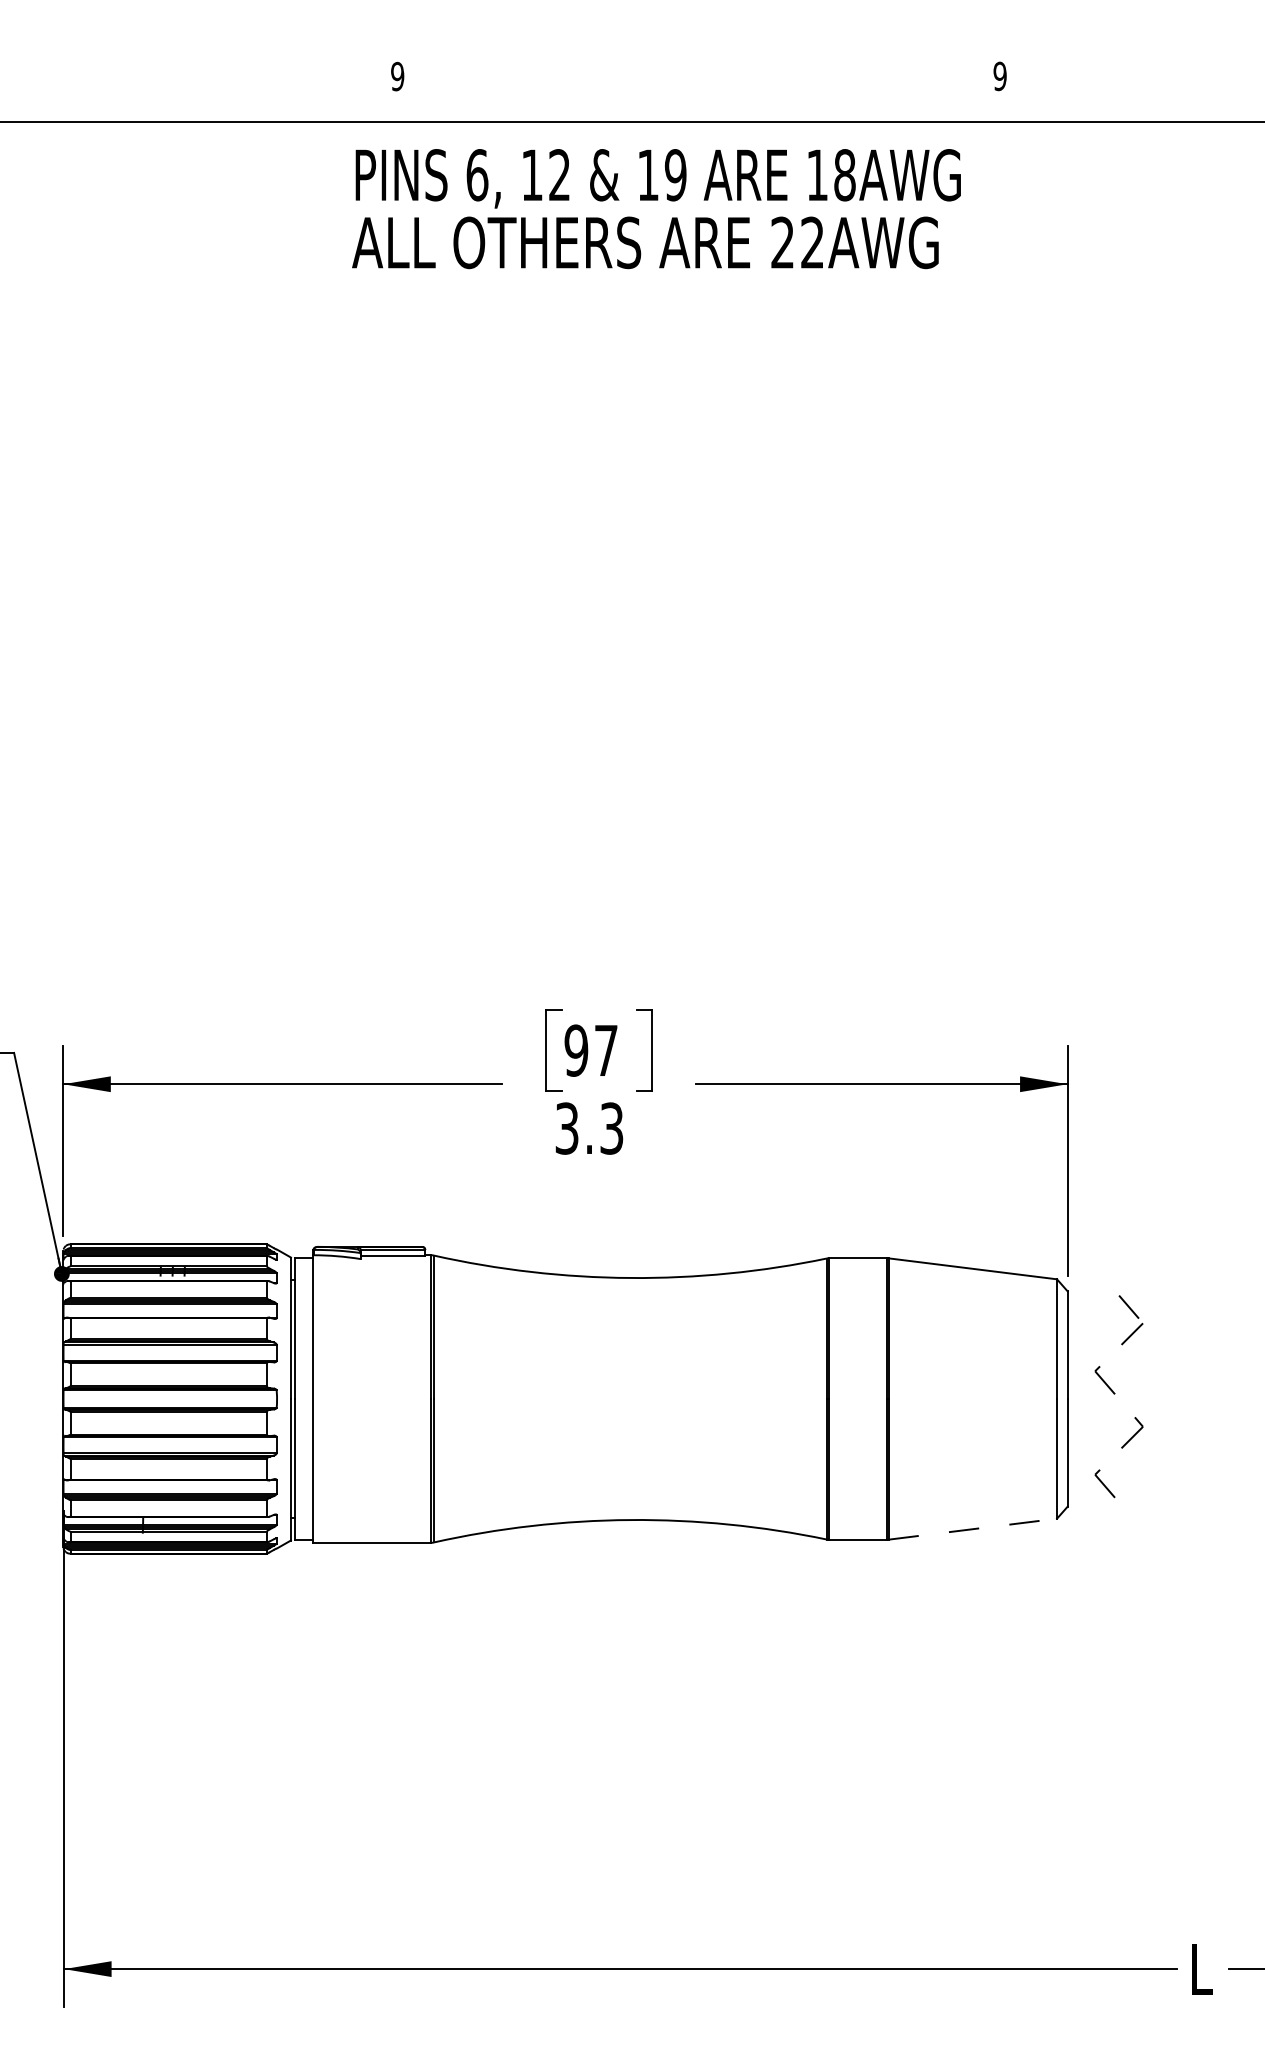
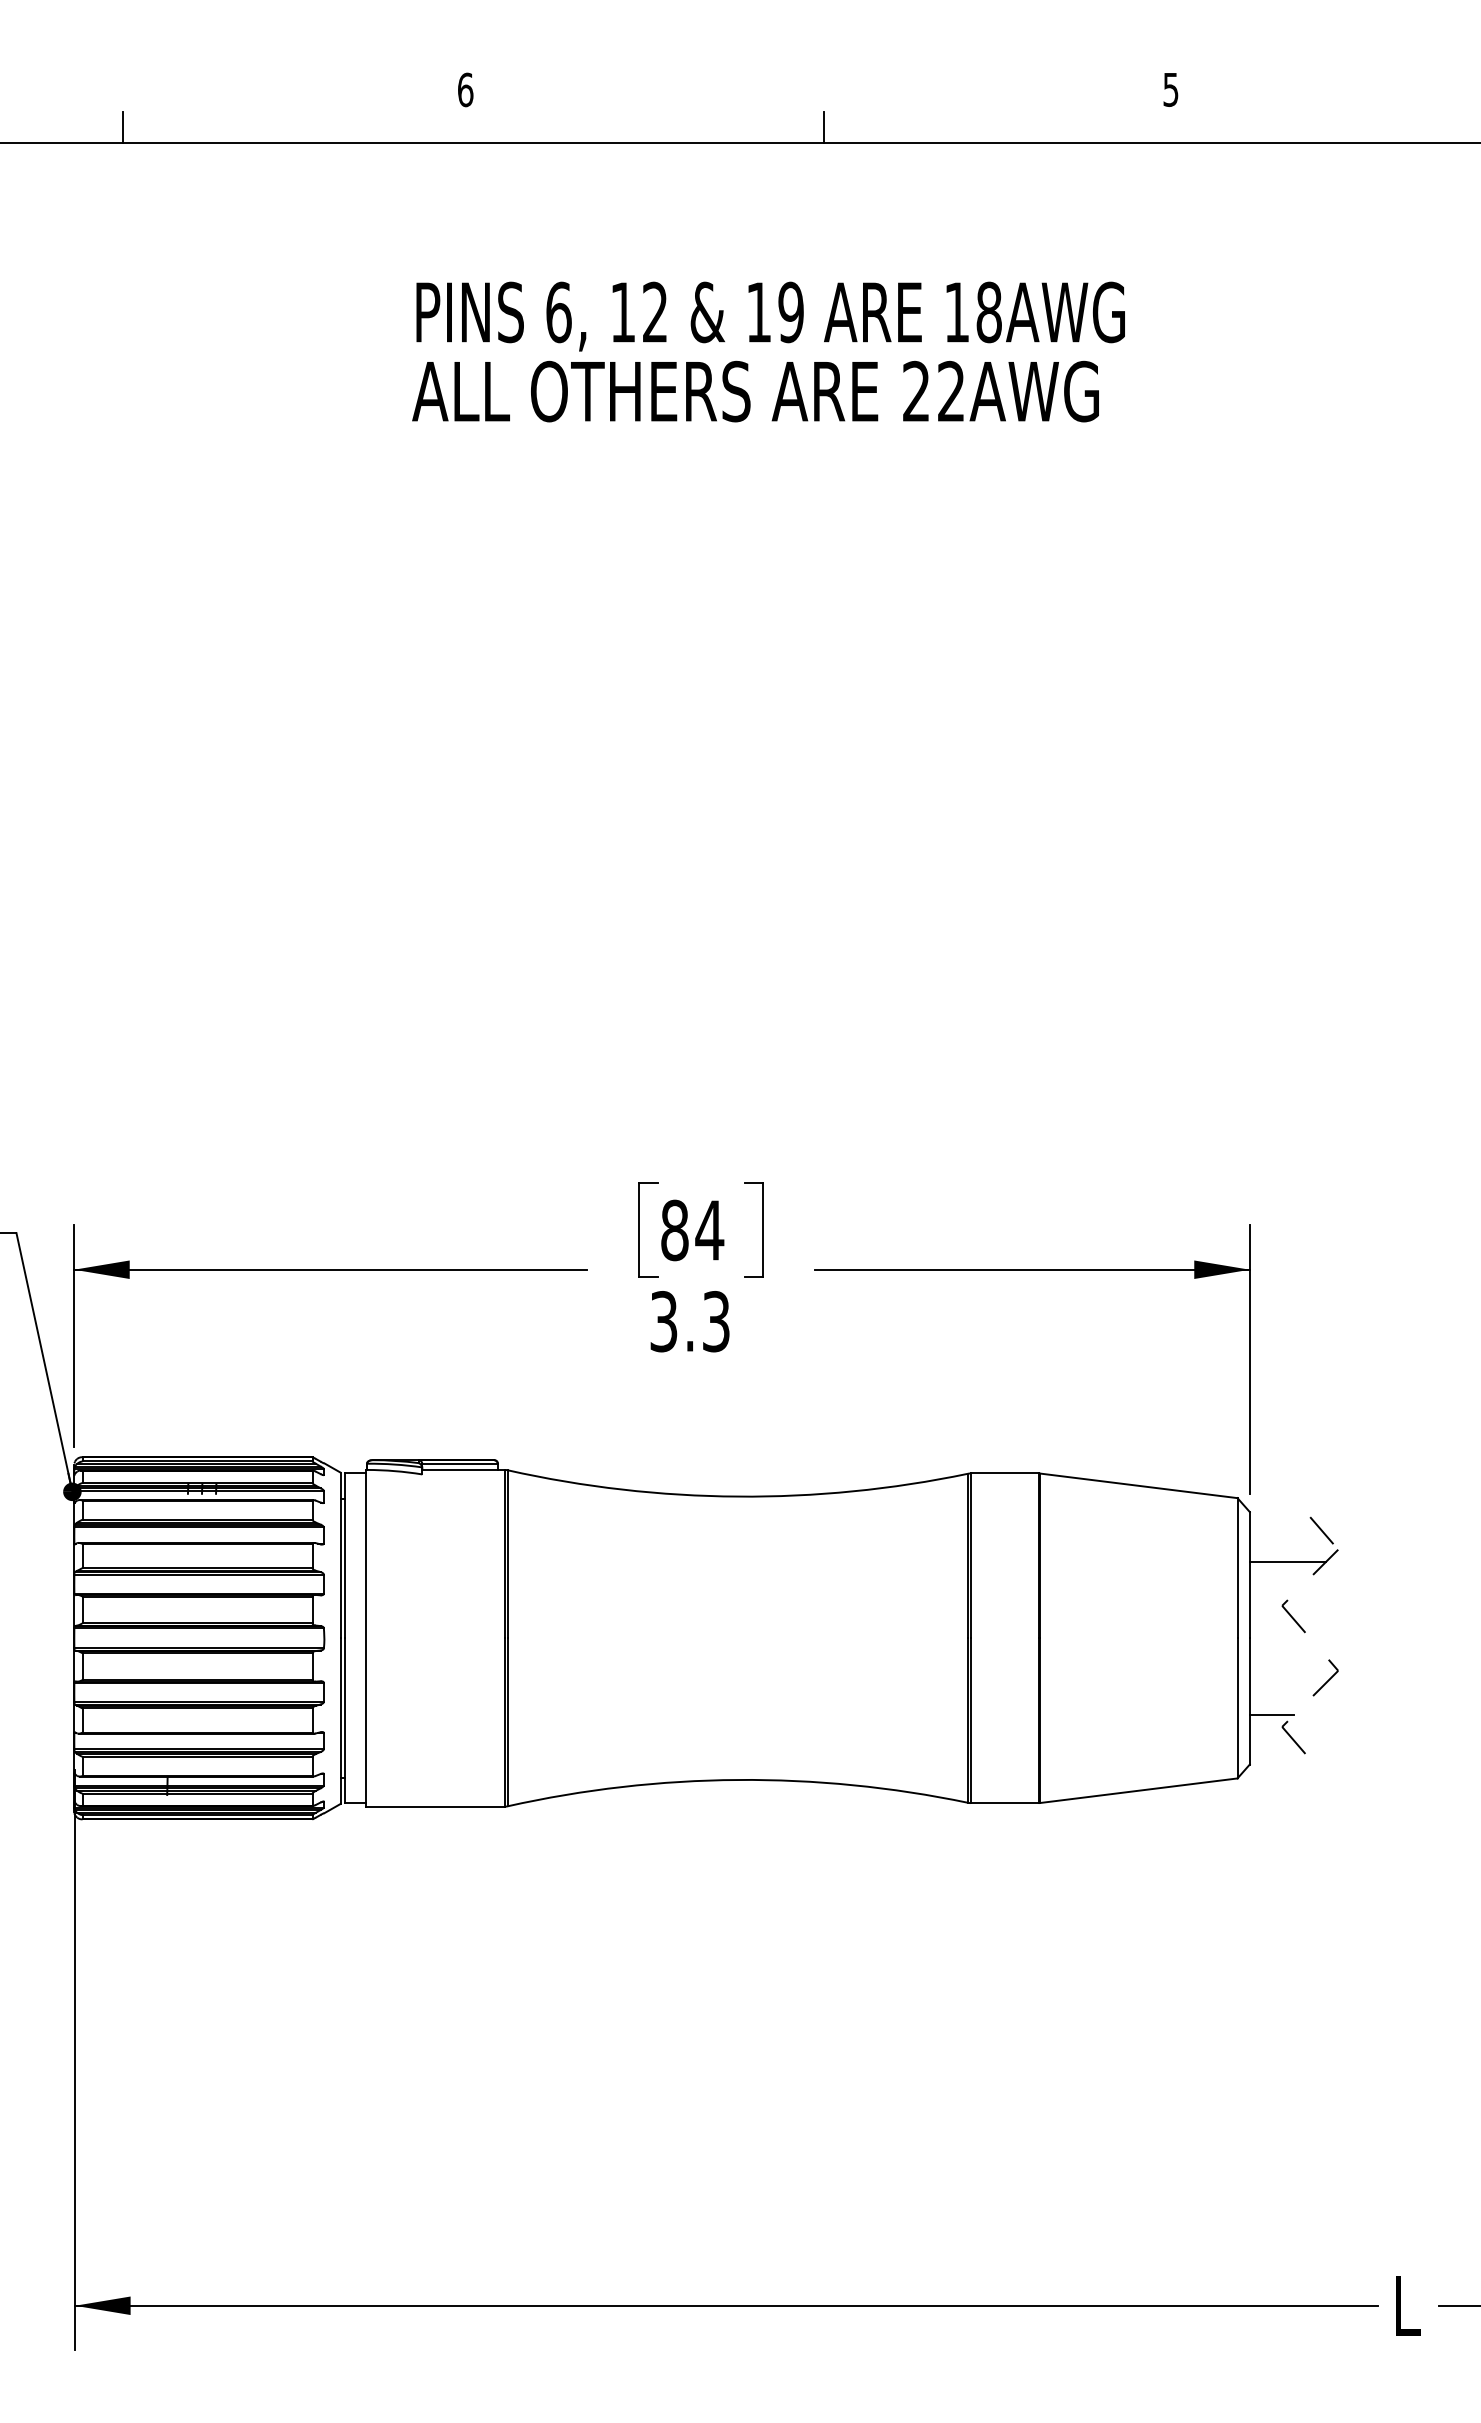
text: (397, 76) -> (465, 89), 9 -> 6
text: (999, 76) -> (1170, 89), 9 -> 5
line: (104, 108) -> (122, 127), added
line: (704, 108) -> (824, 127), added
text: (656, 208) -> (768, 351), moved
text: (591, 1050) -> (692, 1230), 97 -> 84
line: (1099, 1333) -> (1287, 1561), added
line: (1086, 1464) -> (1271, 1714), added
line: (973, 1529) -> (1139, 1790), dashed -> solid

